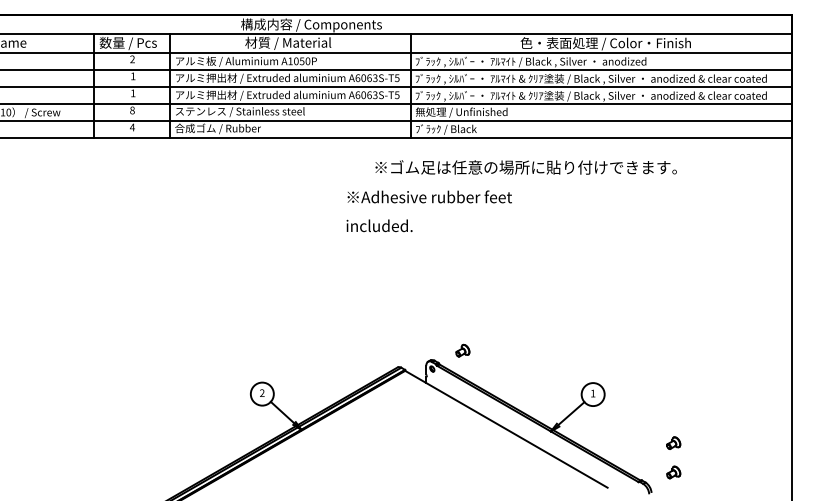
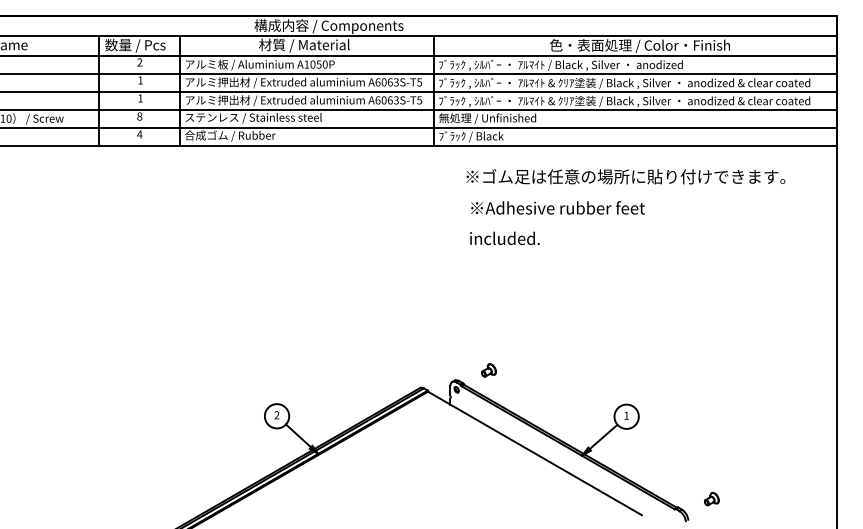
text: (525, 167) -> (625, 176), moved
text: (429, 210) -> (557, 222), moved
part: (673, 443) -> (711, 468), removed

